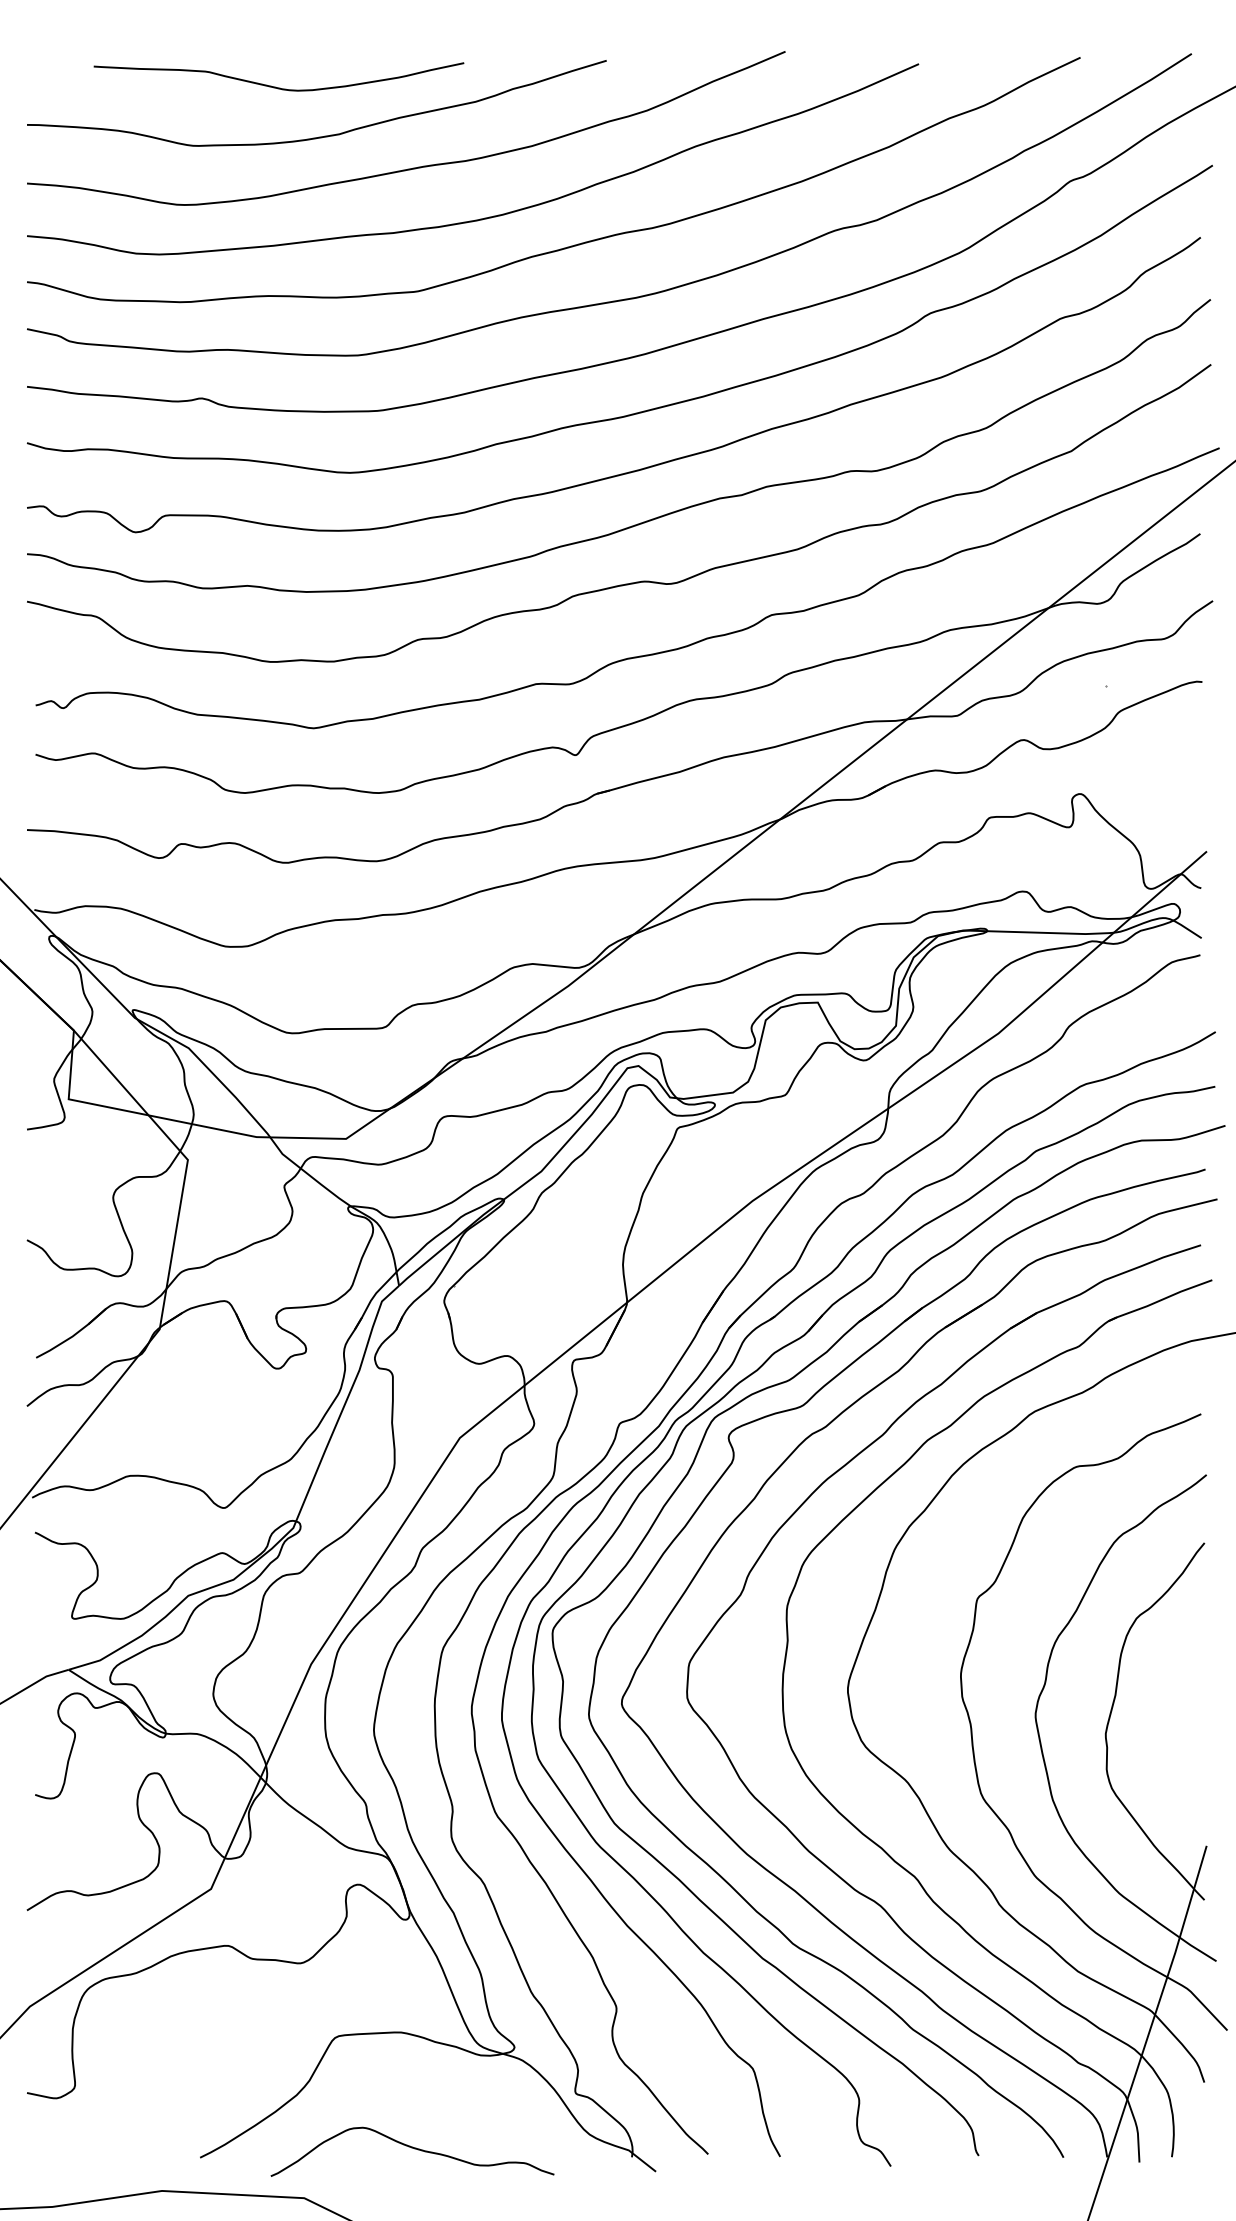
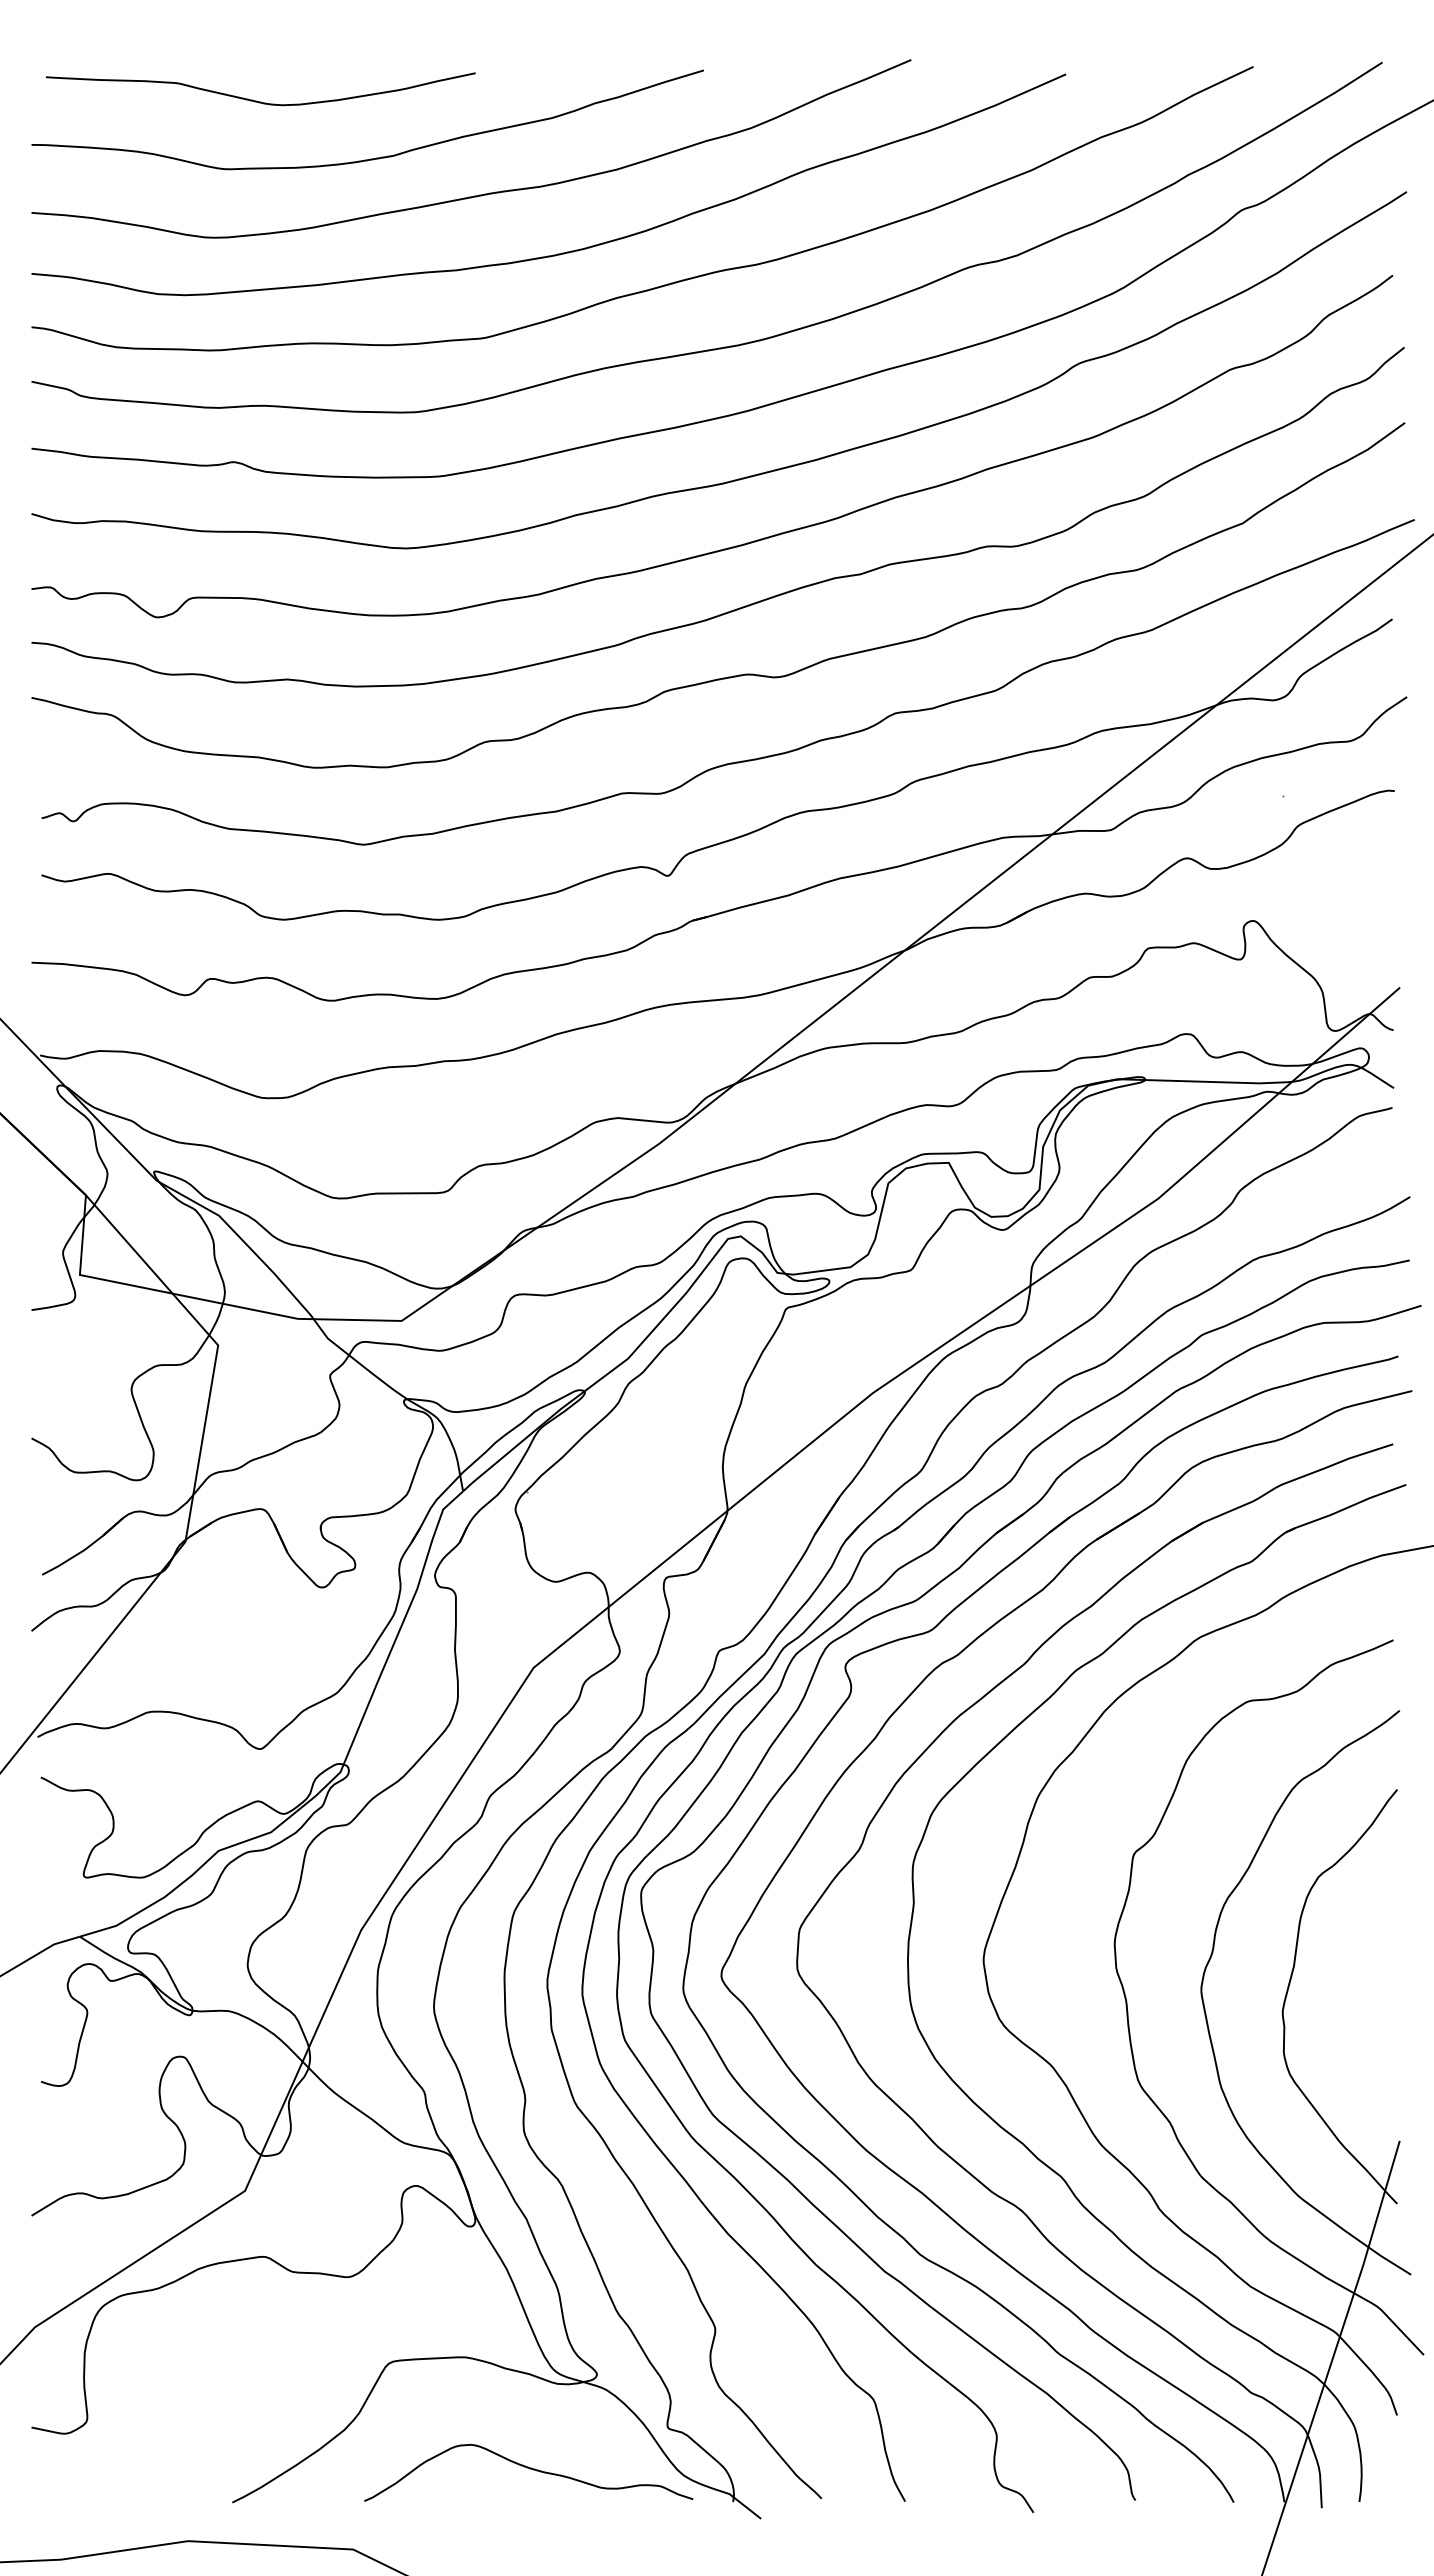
curve: (275, 86) -> (256, 100), moved
curve: (413, 2149) -> (529, 2469), moved

